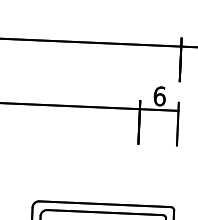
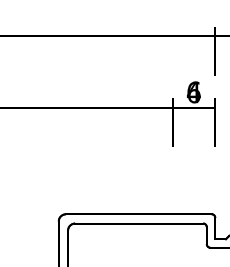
text: (159, 96) -> (193, 92), 6 -> 4

